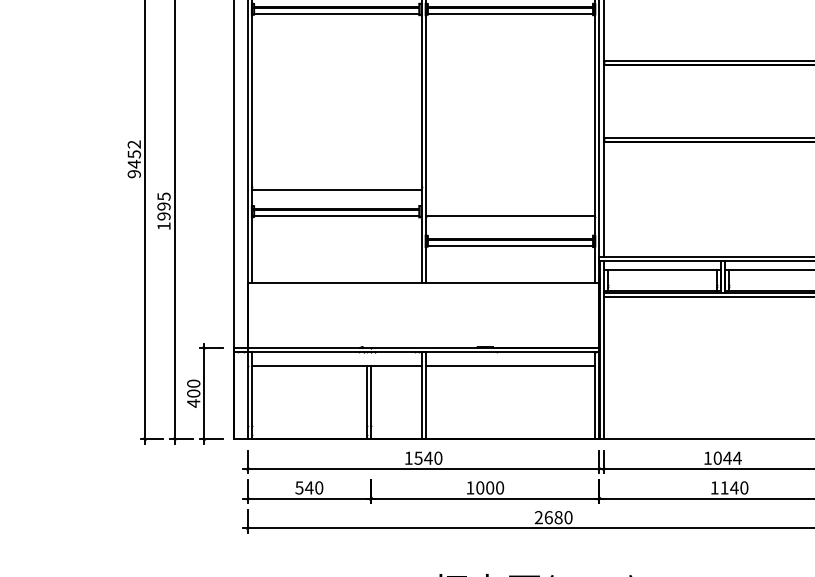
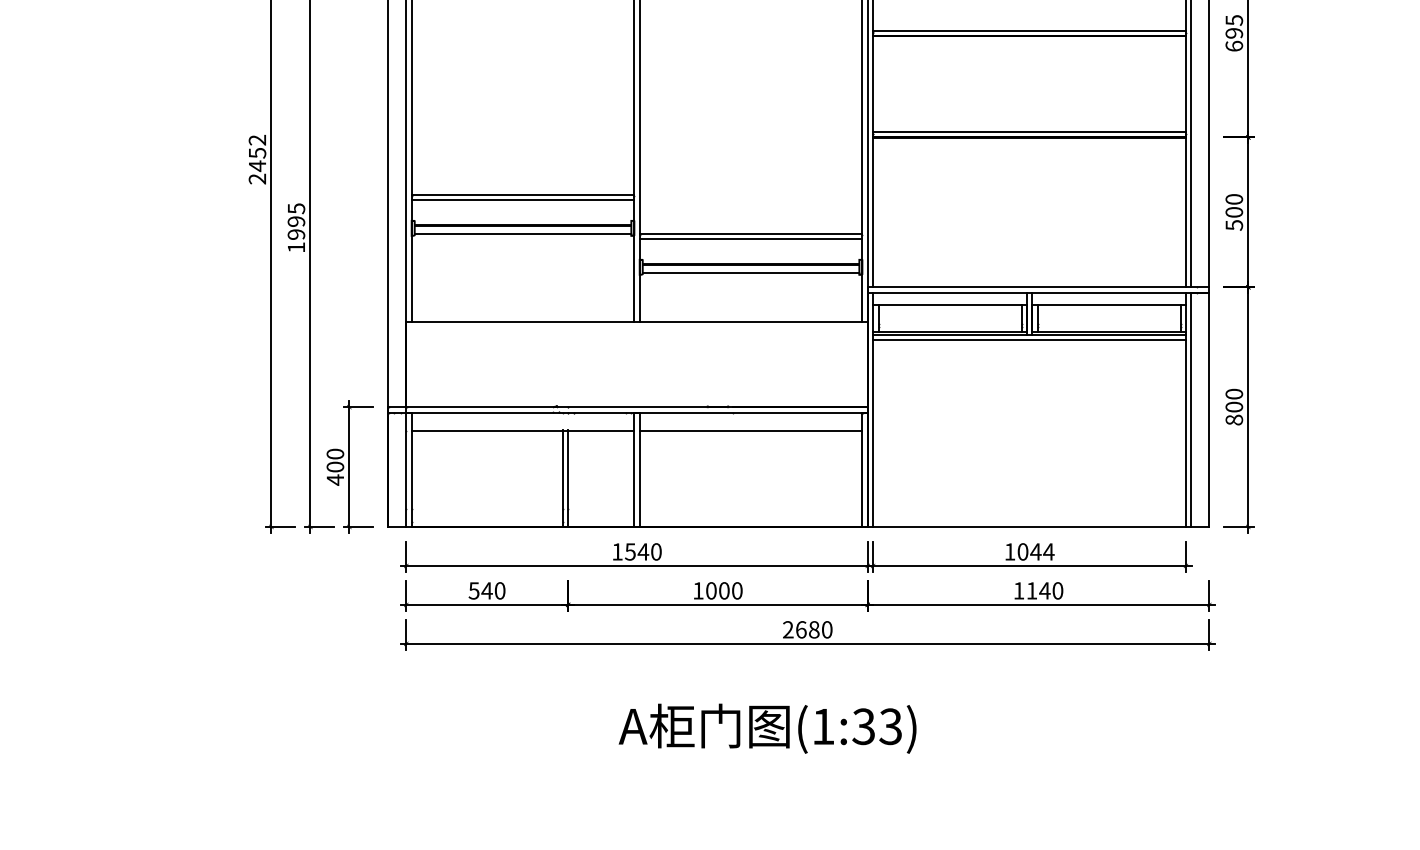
text: (134, 173) -> (257, 178), 9452 -> 2452
line: (336, 185) -> (522, 194), added
line: (510, 219) -> (750, 238), added

